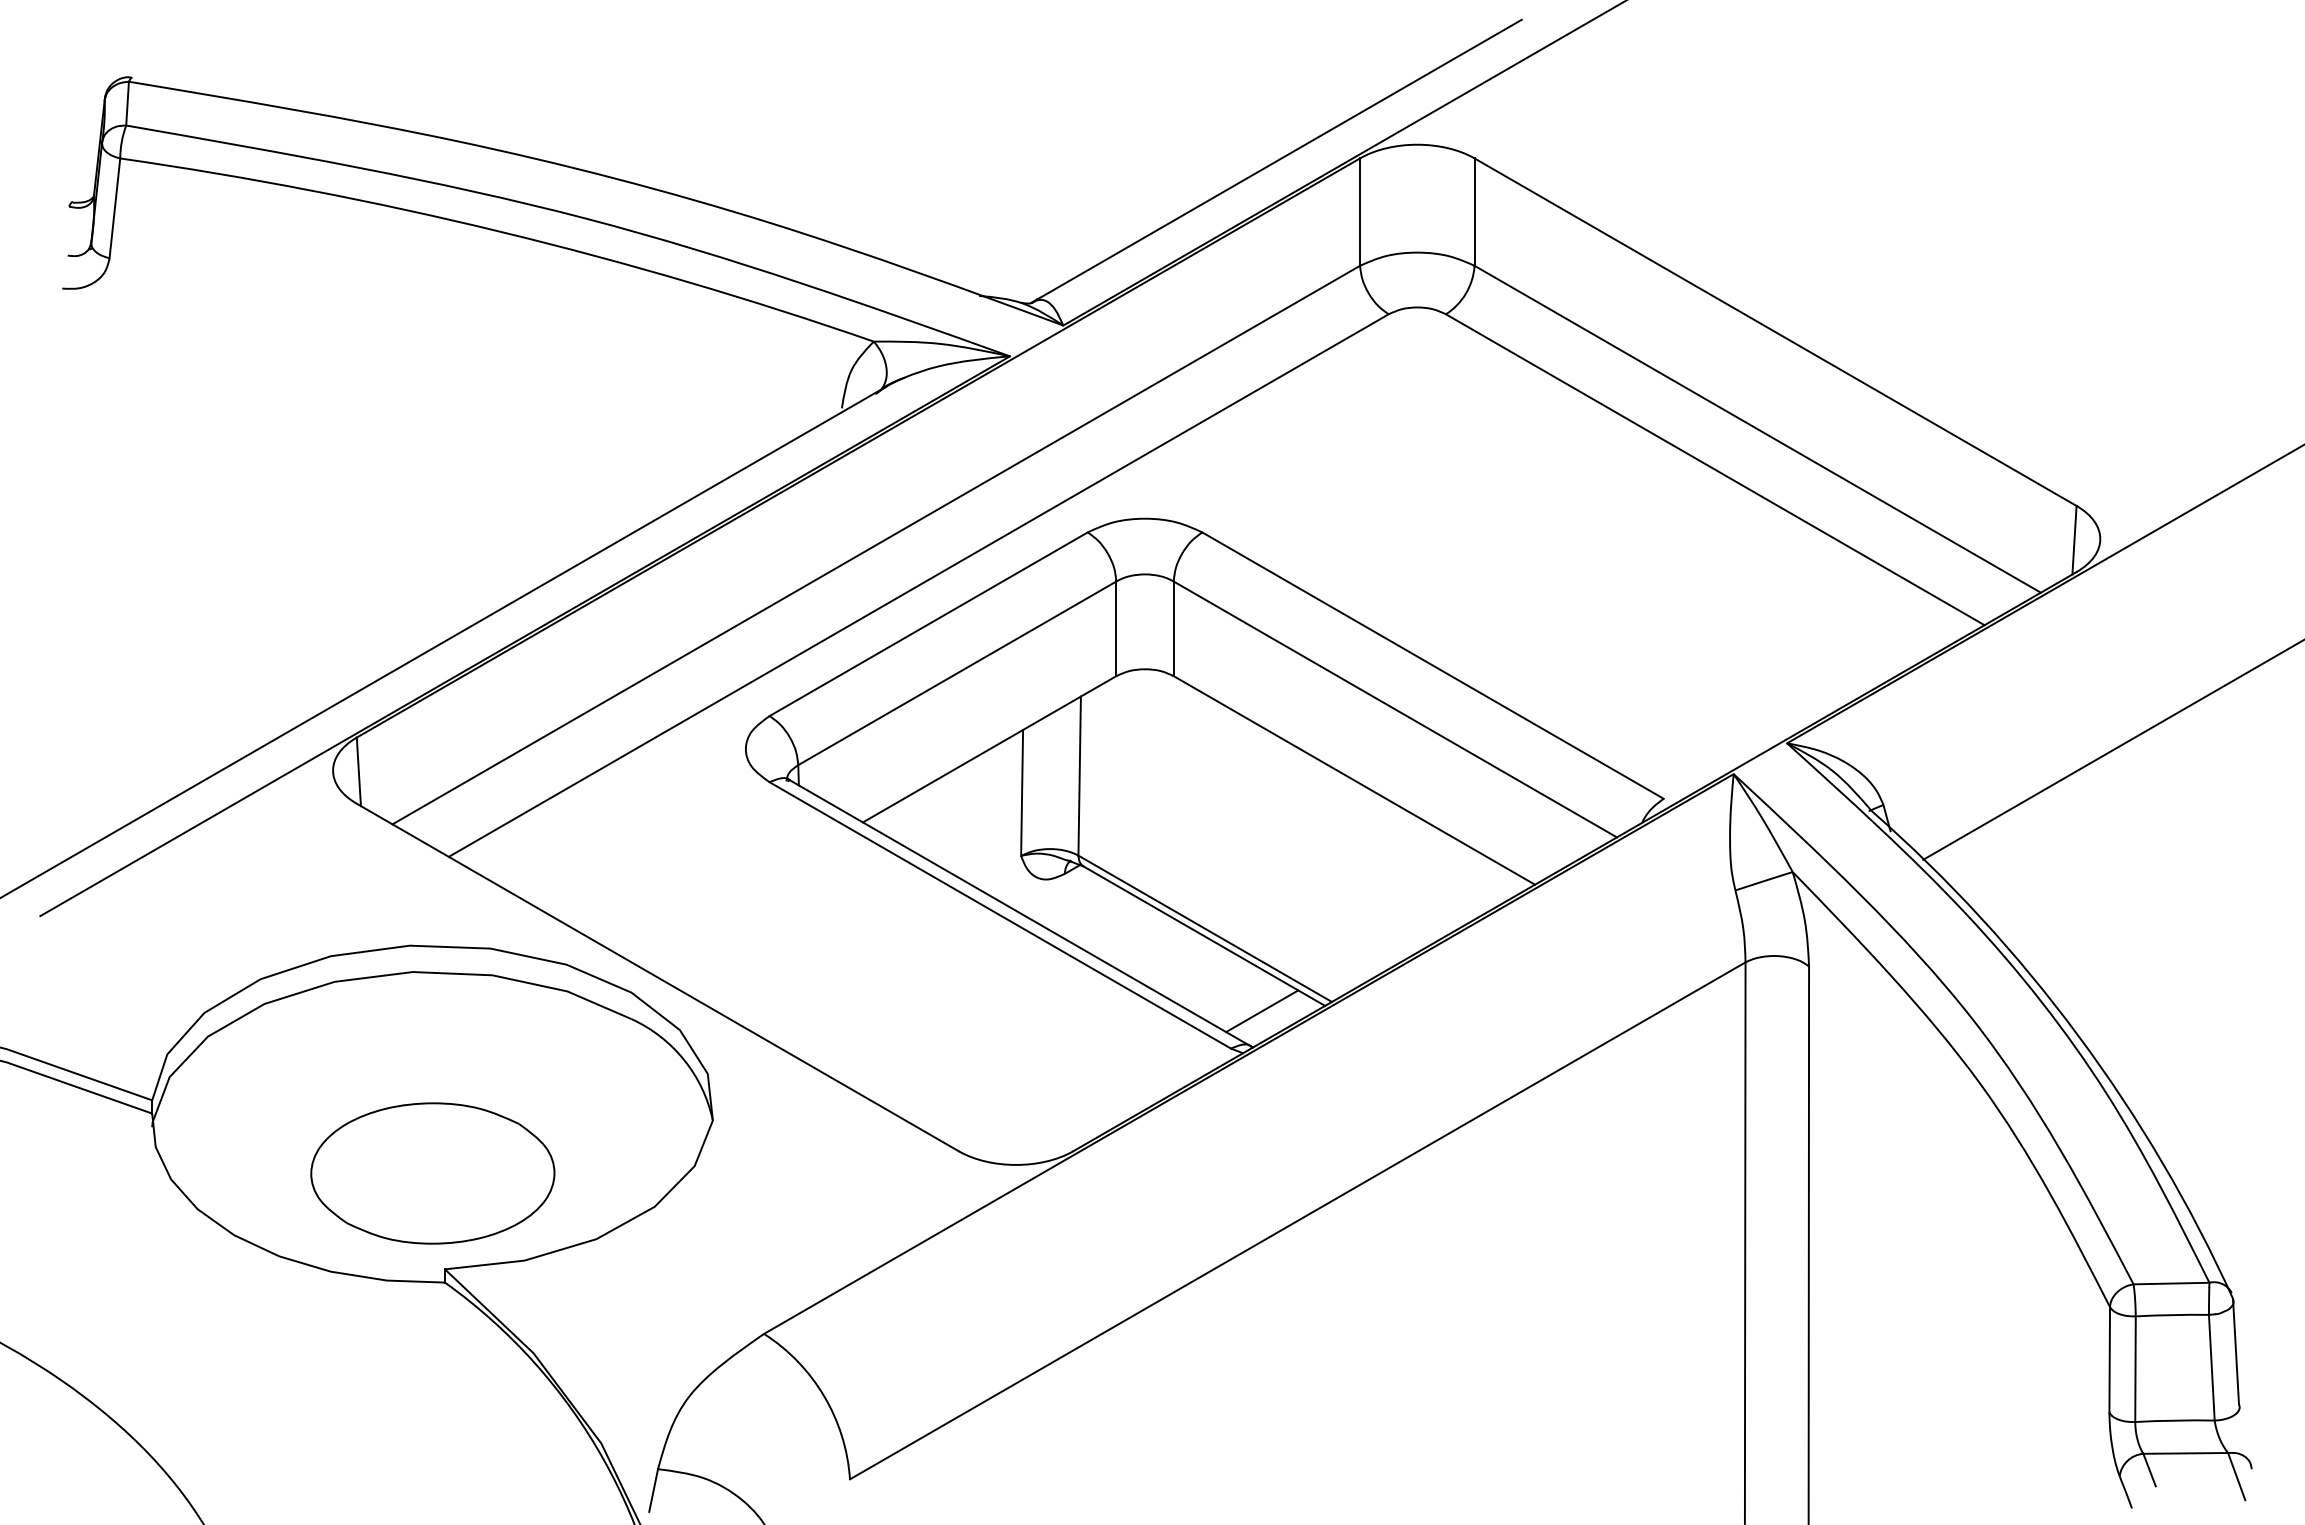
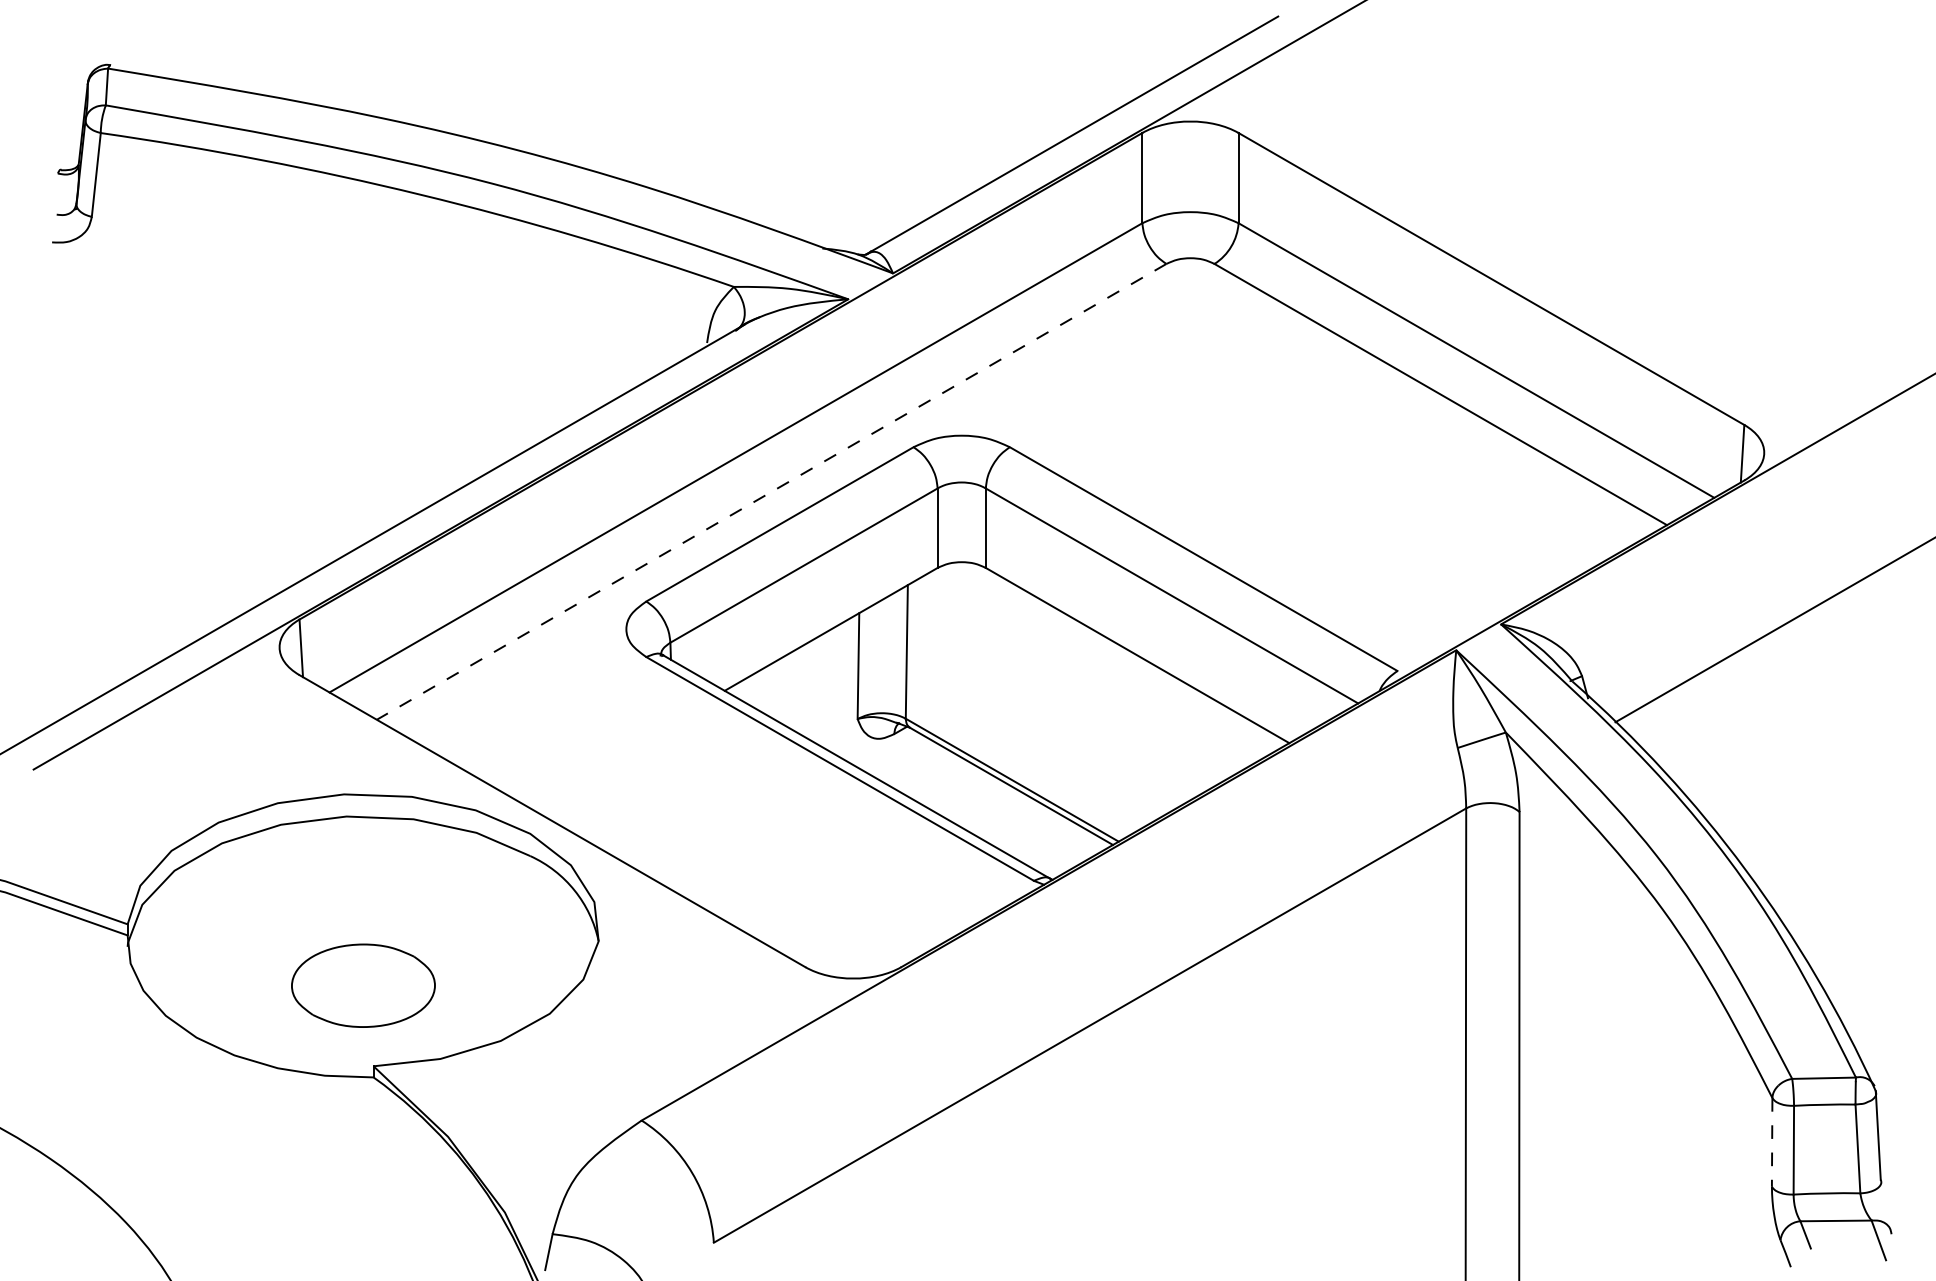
line: (918, 585) -> (771, 491), solid -> dashed
line: (1262, 1011) -> (1060, 849), removed
part: (432, 1173) -> (363, 985), size x0.7
line: (2109, 1359) -> (1771, 1142), solid -> dashed

